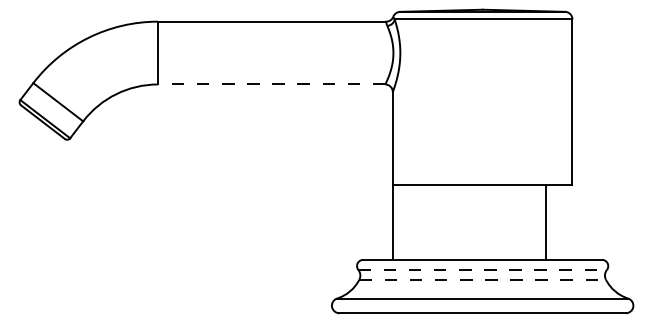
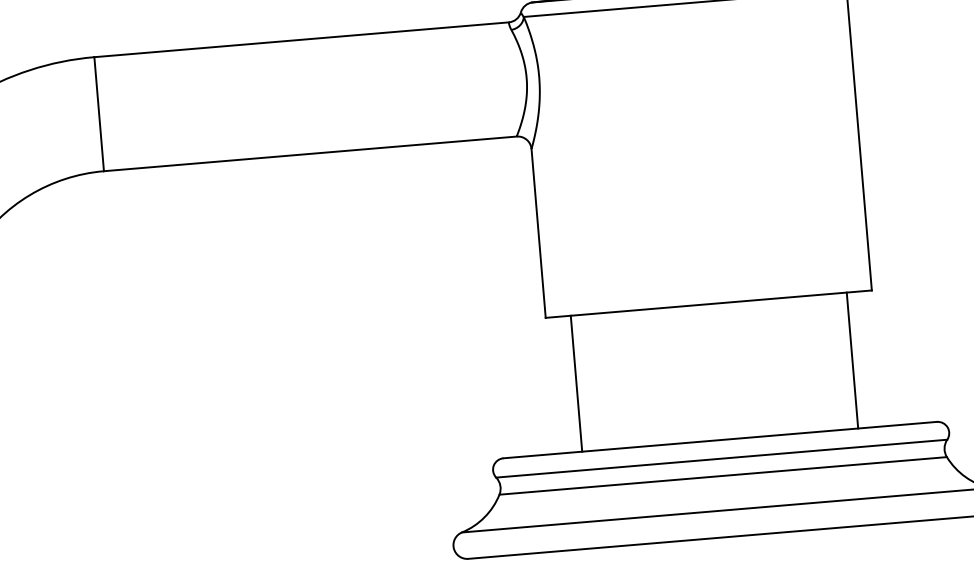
line: (271, 84) -> (310, 153), dashed -> solid
line: (392, 221) -> (576, 382), moved
line: (545, 221) -> (852, 358), moved
line: (483, 270) -> (723, 459), dashed -> solid
line: (483, 279) -> (724, 475), dashed -> solid

